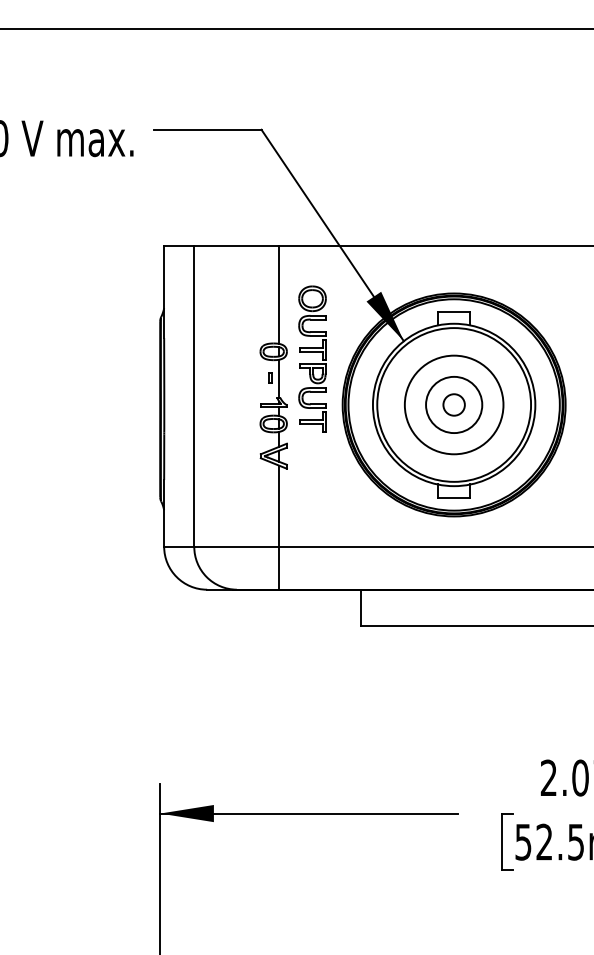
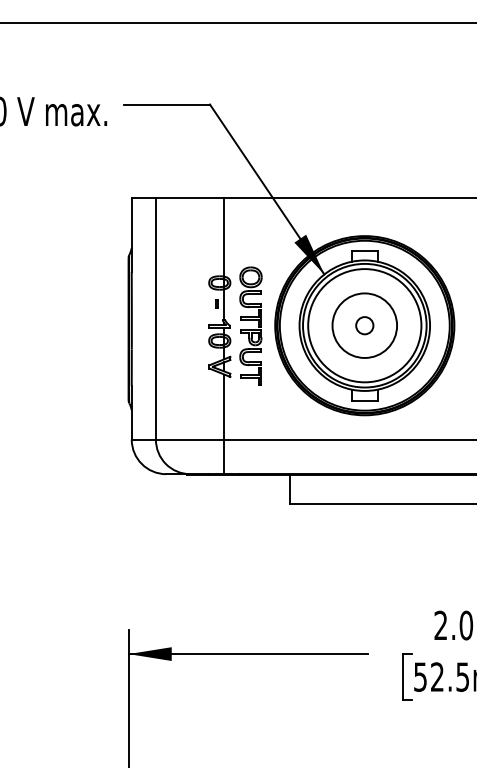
part: (312, 358) -> (250, 325), moved
circle: (453, 404) -> (364, 325), size x1.43
circle: (453, 404) -> (364, 325), size x1.43

